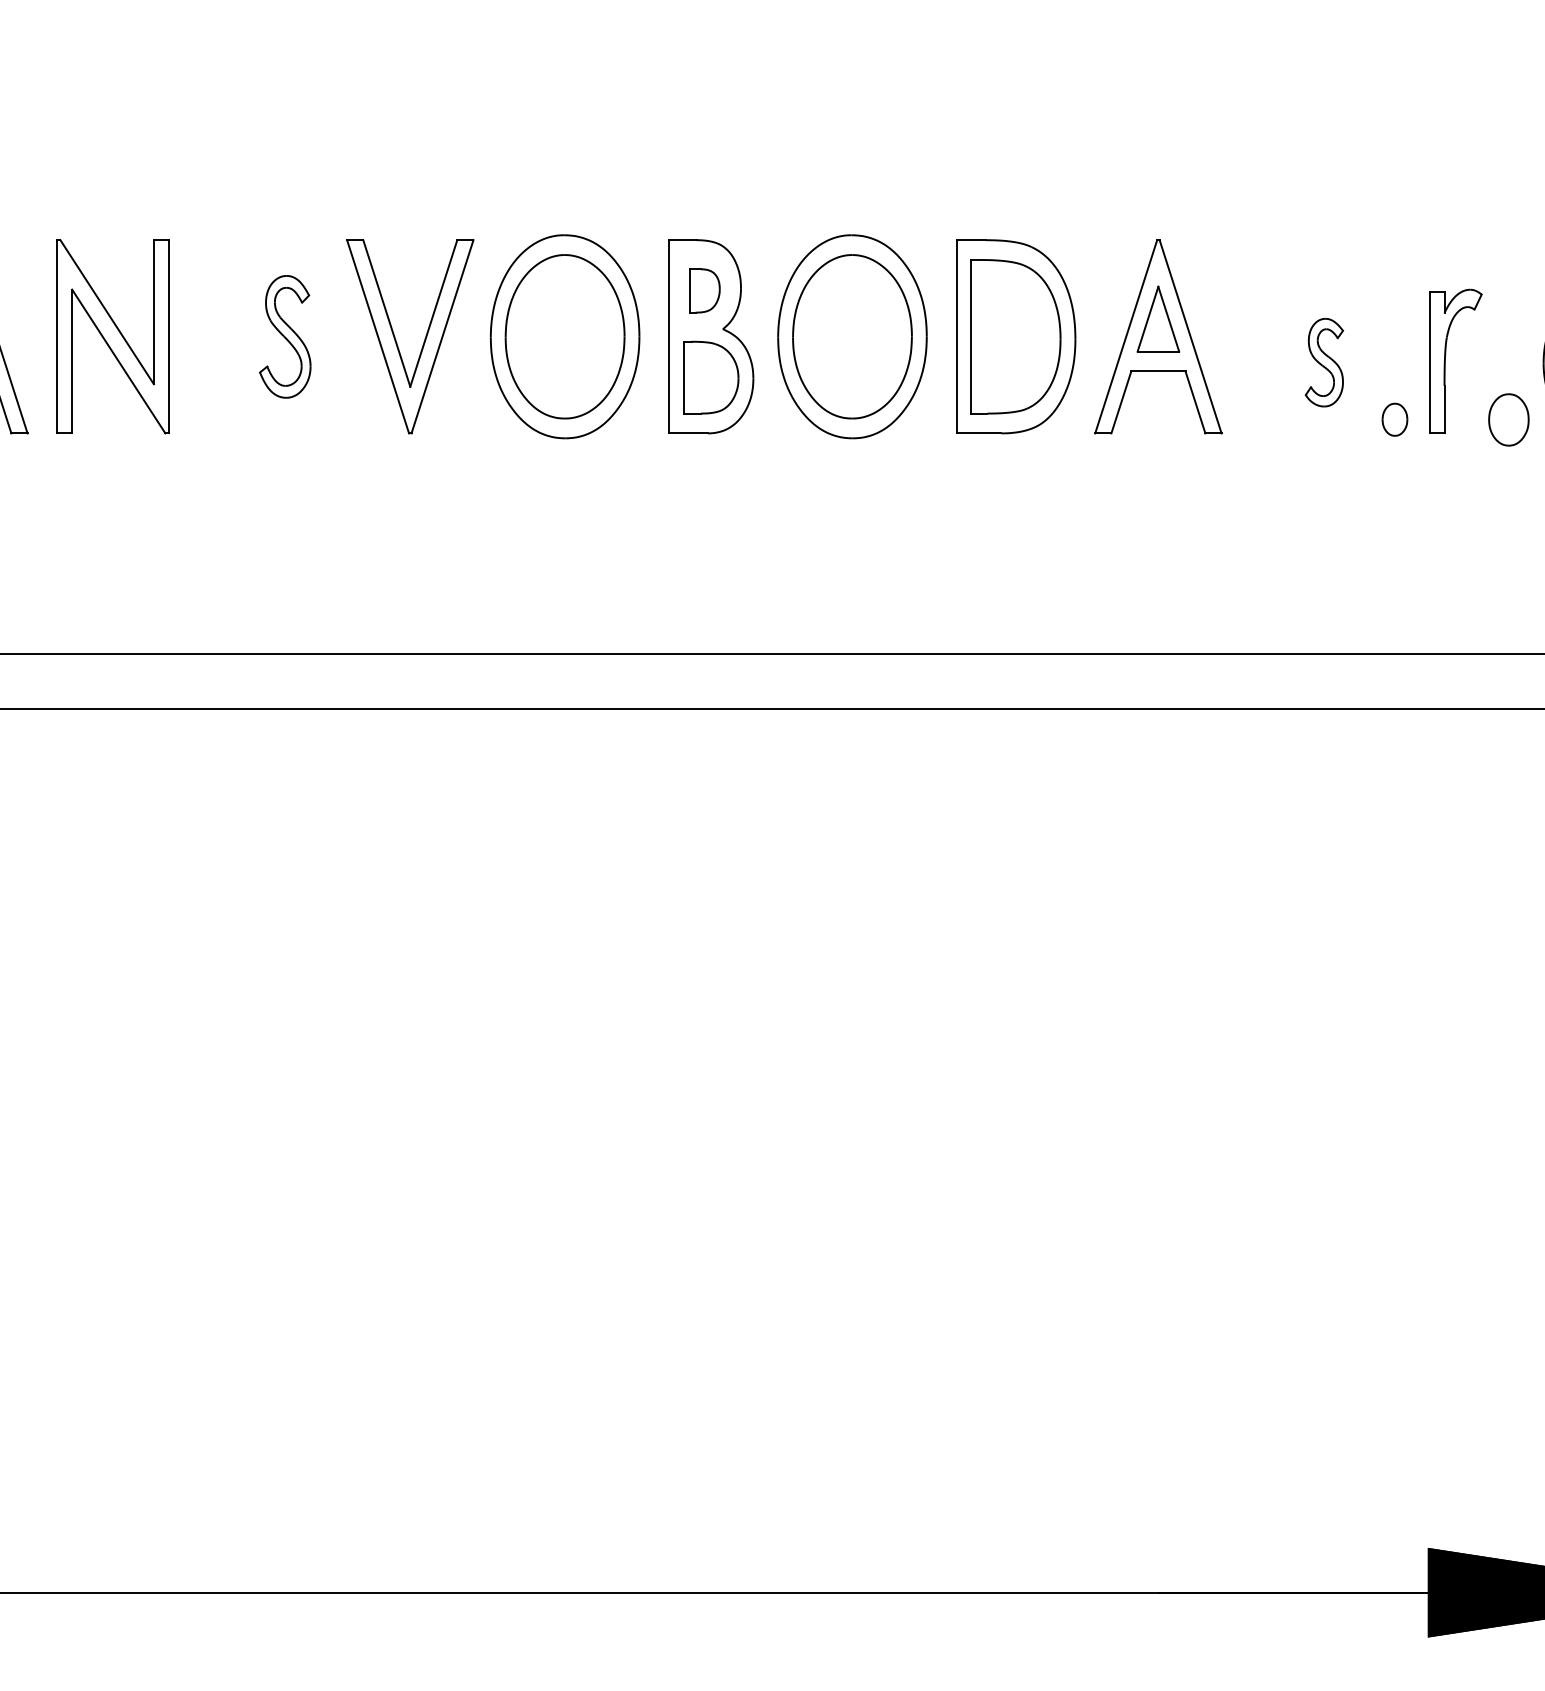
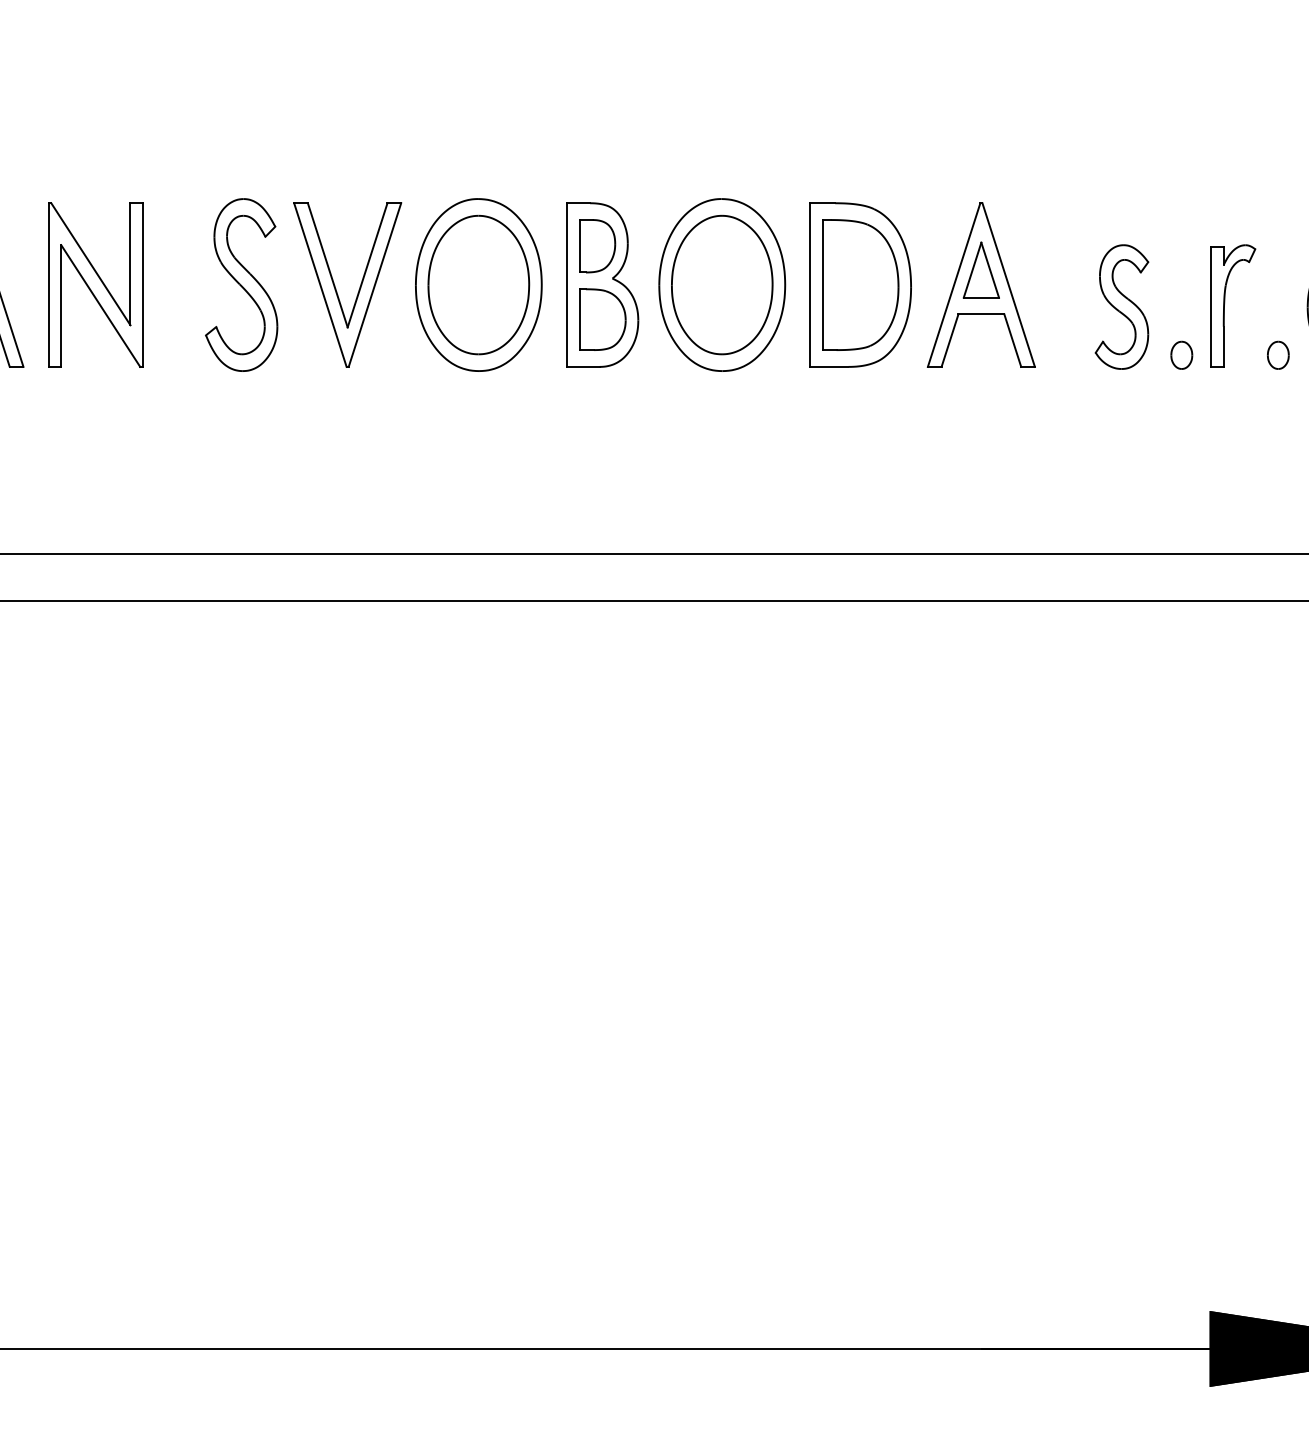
part: (704, 290) -> (596, 245), size x1.43
part: (285, 336) -> (241, 284), size x1.67
part: (1324, 362) -> (1122, 306), size x1.67
part: (1508, 419) -> (1277, 355), size x0.62

